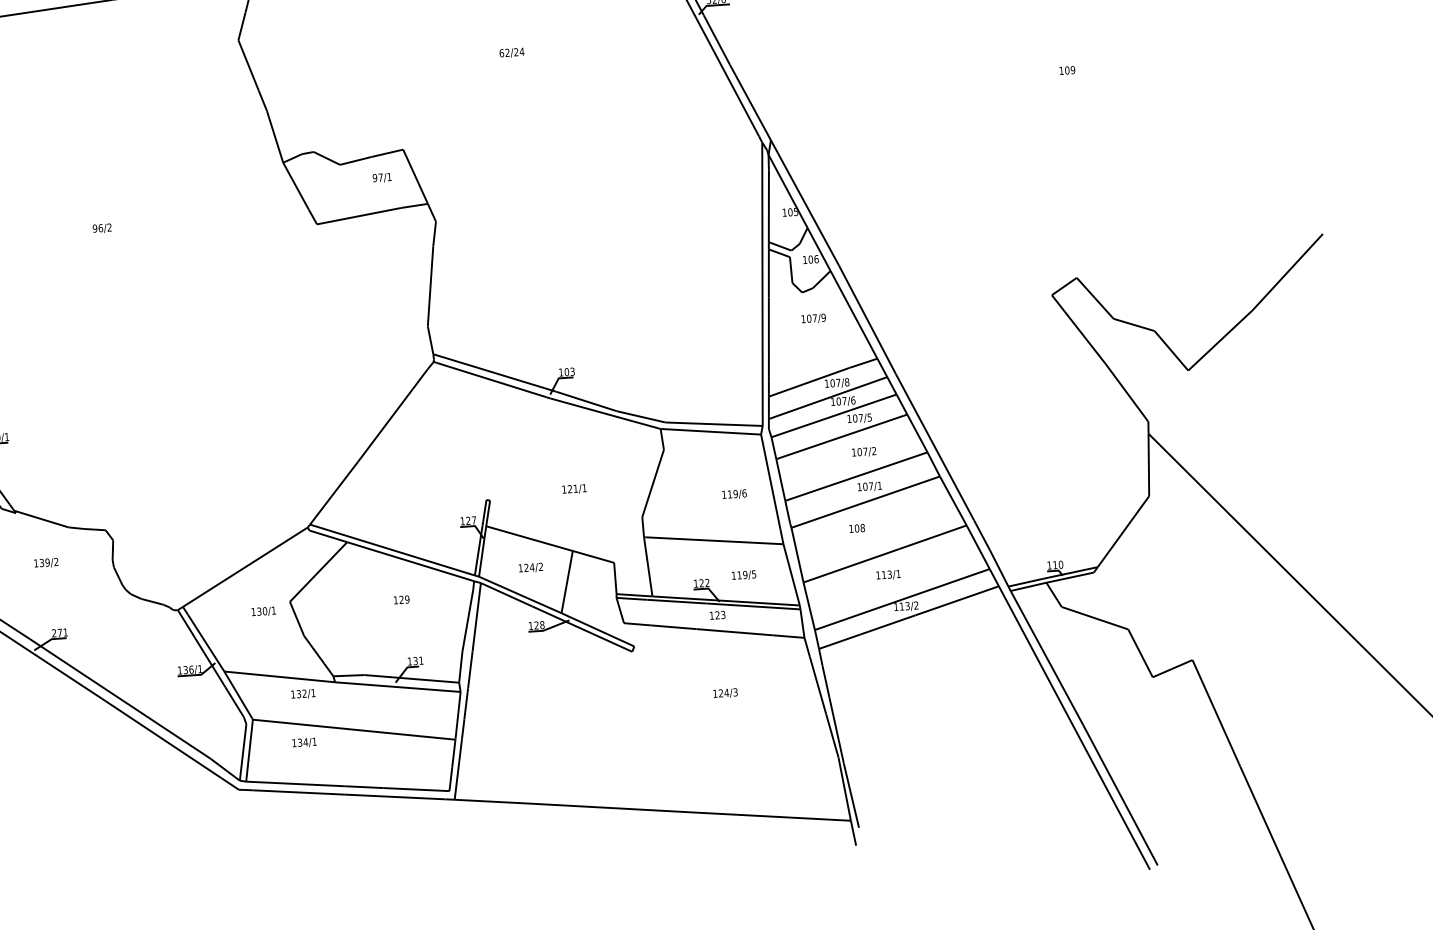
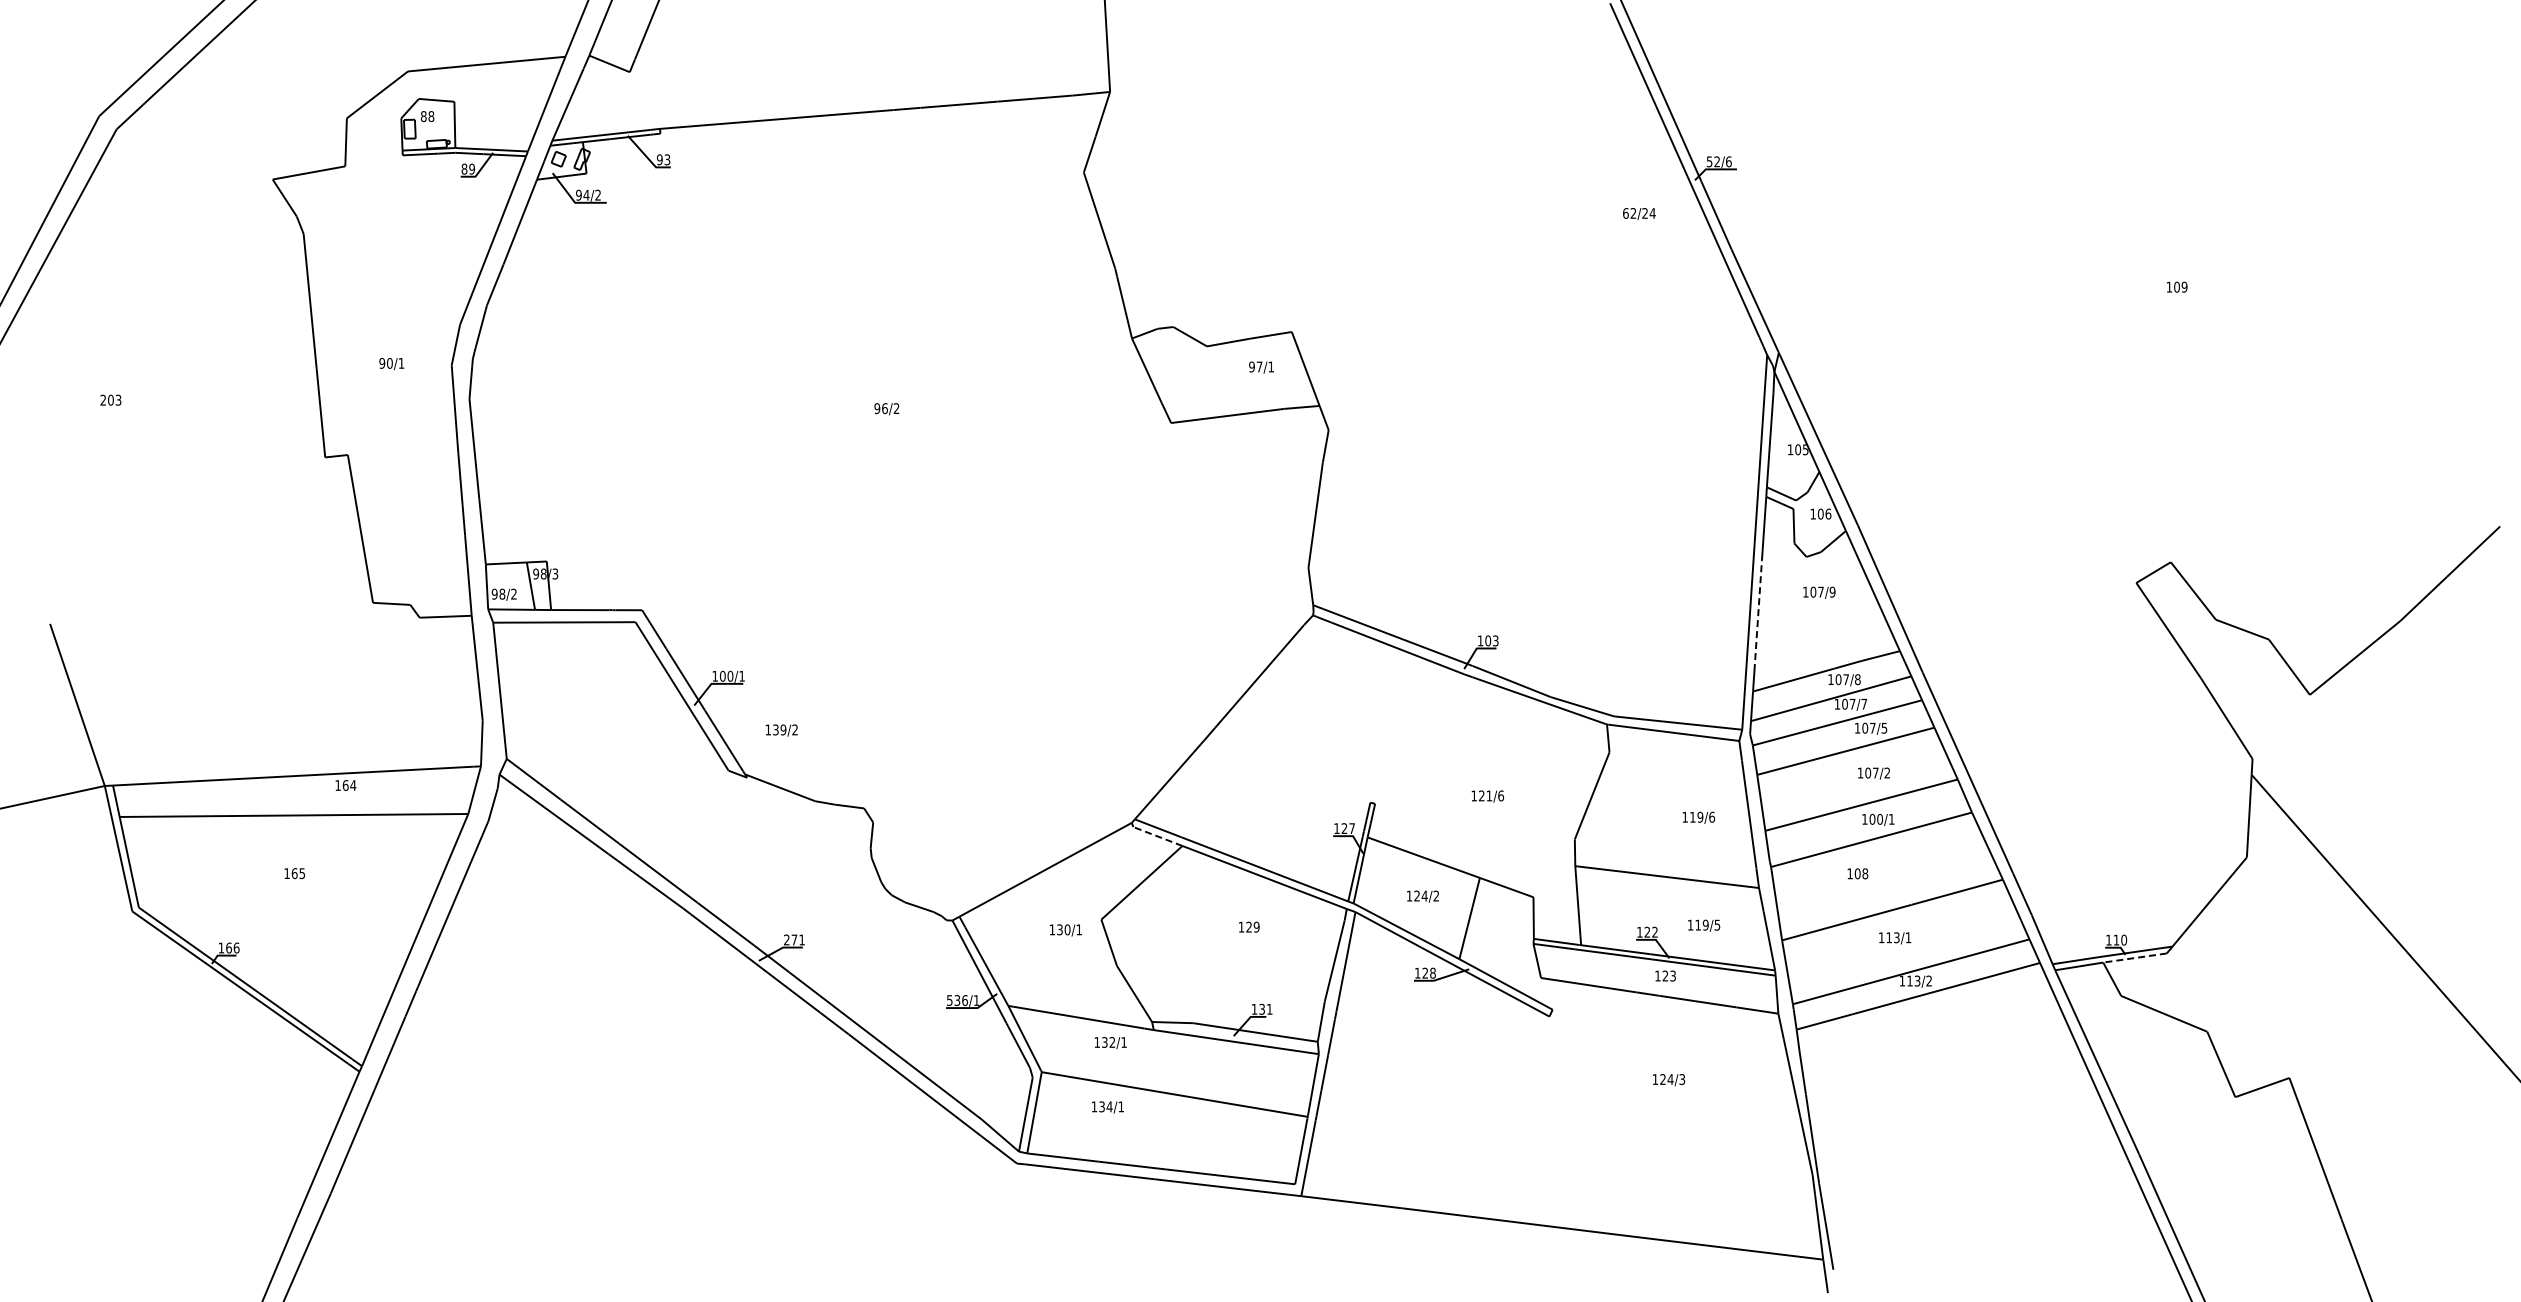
text: (512, 53) -> (1639, 214), moved
line: (769, 339) -> (1758, 615), solid -> dashed
text: (853, 399) -> (1864, 703), 107/6 -> 107/7
text: (871, 485) -> (1880, 818), 107/1 -> 100/1
text: (584, 487) -> (1501, 795), 121/1 -> 121/6
line: (327, 536) -> (1157, 836), solid -> dashed
text: (46, 563) -> (781, 730), moved
line: (1069, 578) -> (2134, 958), solid -> dashed
text: (179, 670) -> (949, 1000), 136/1 -> 536/1

